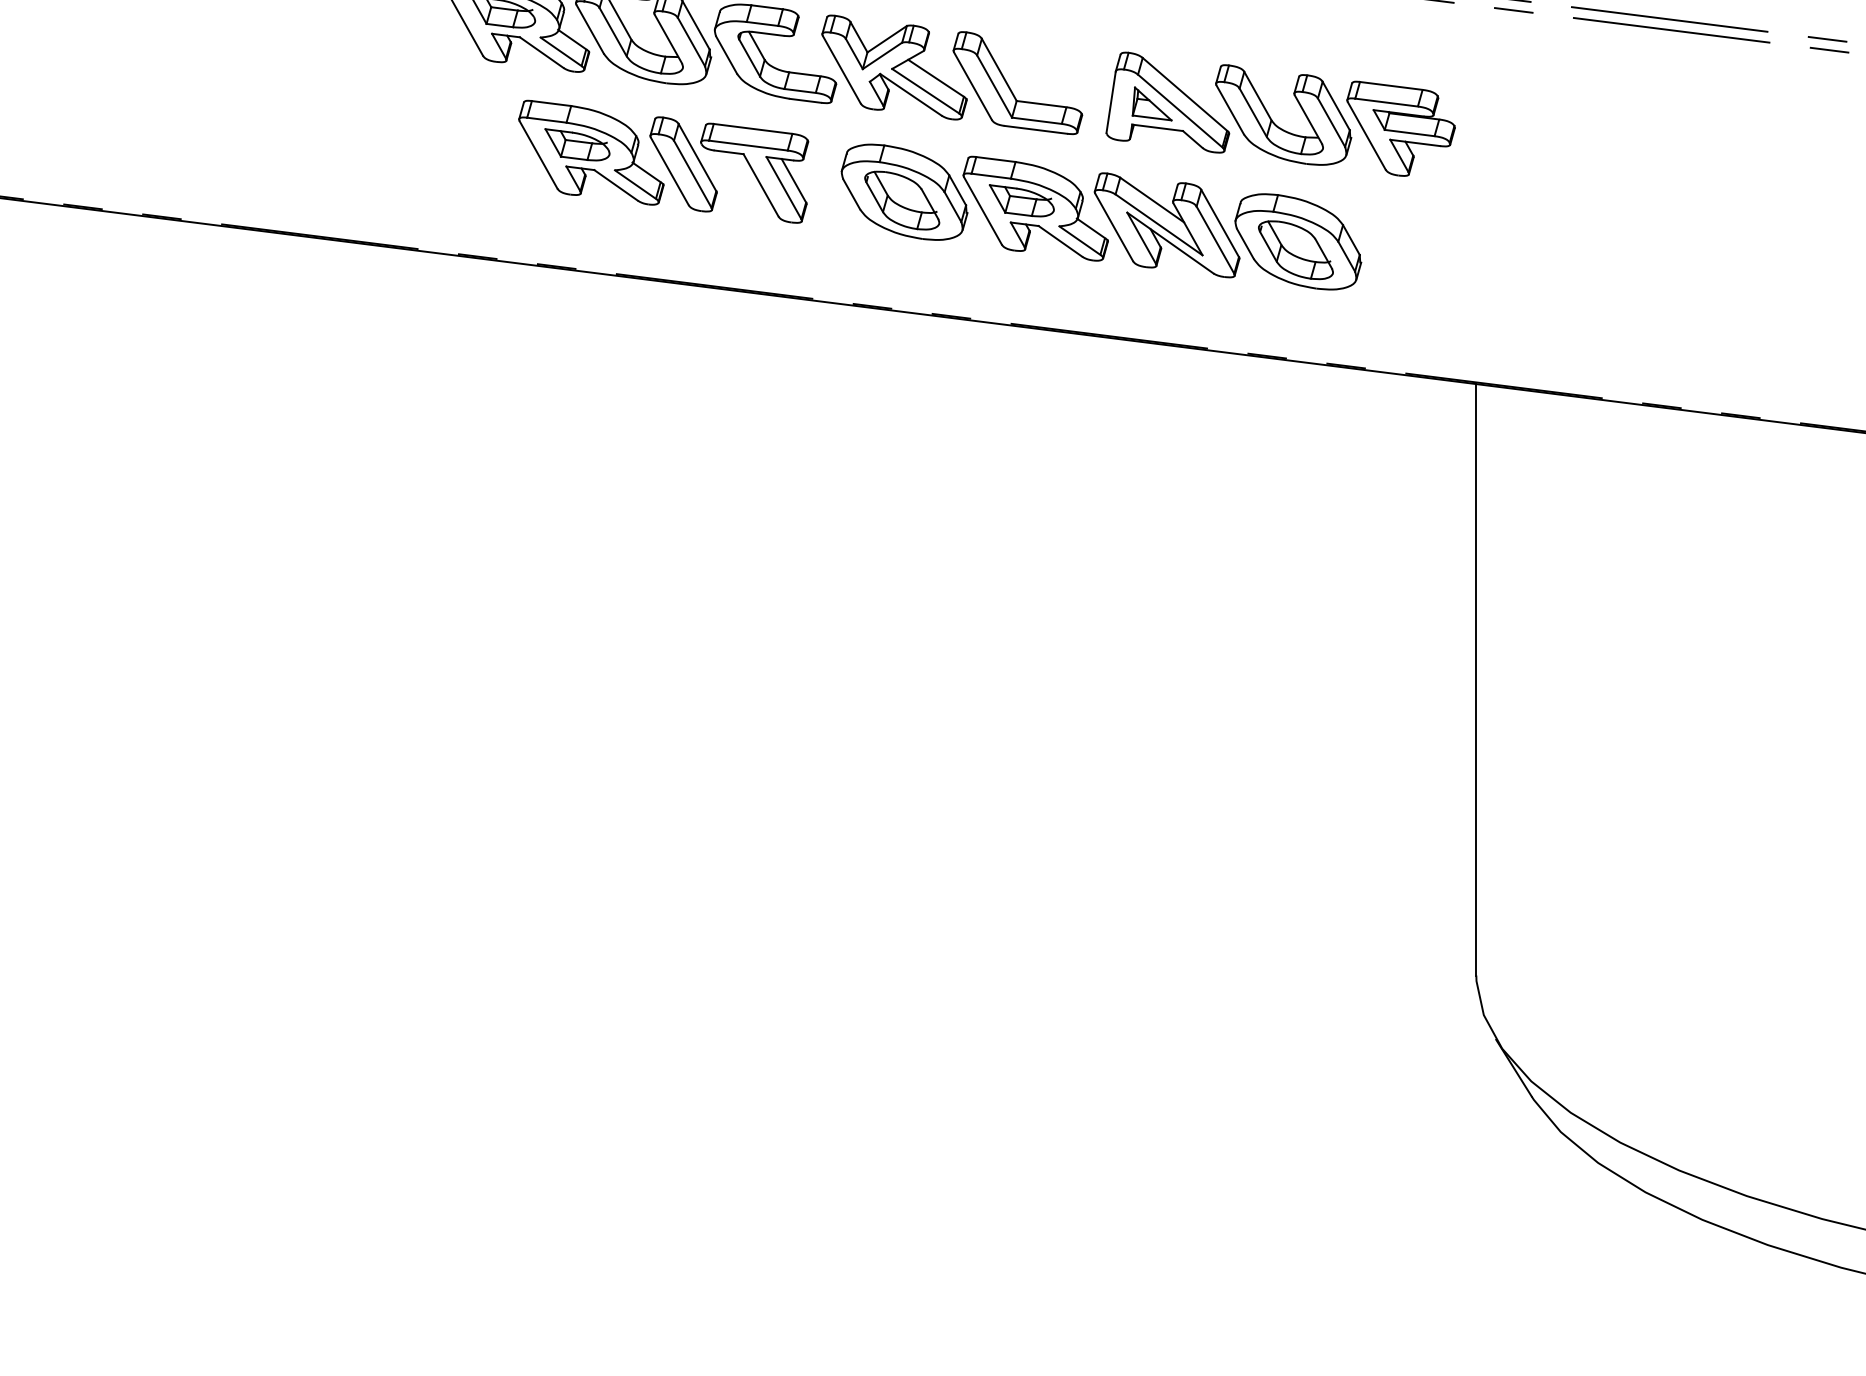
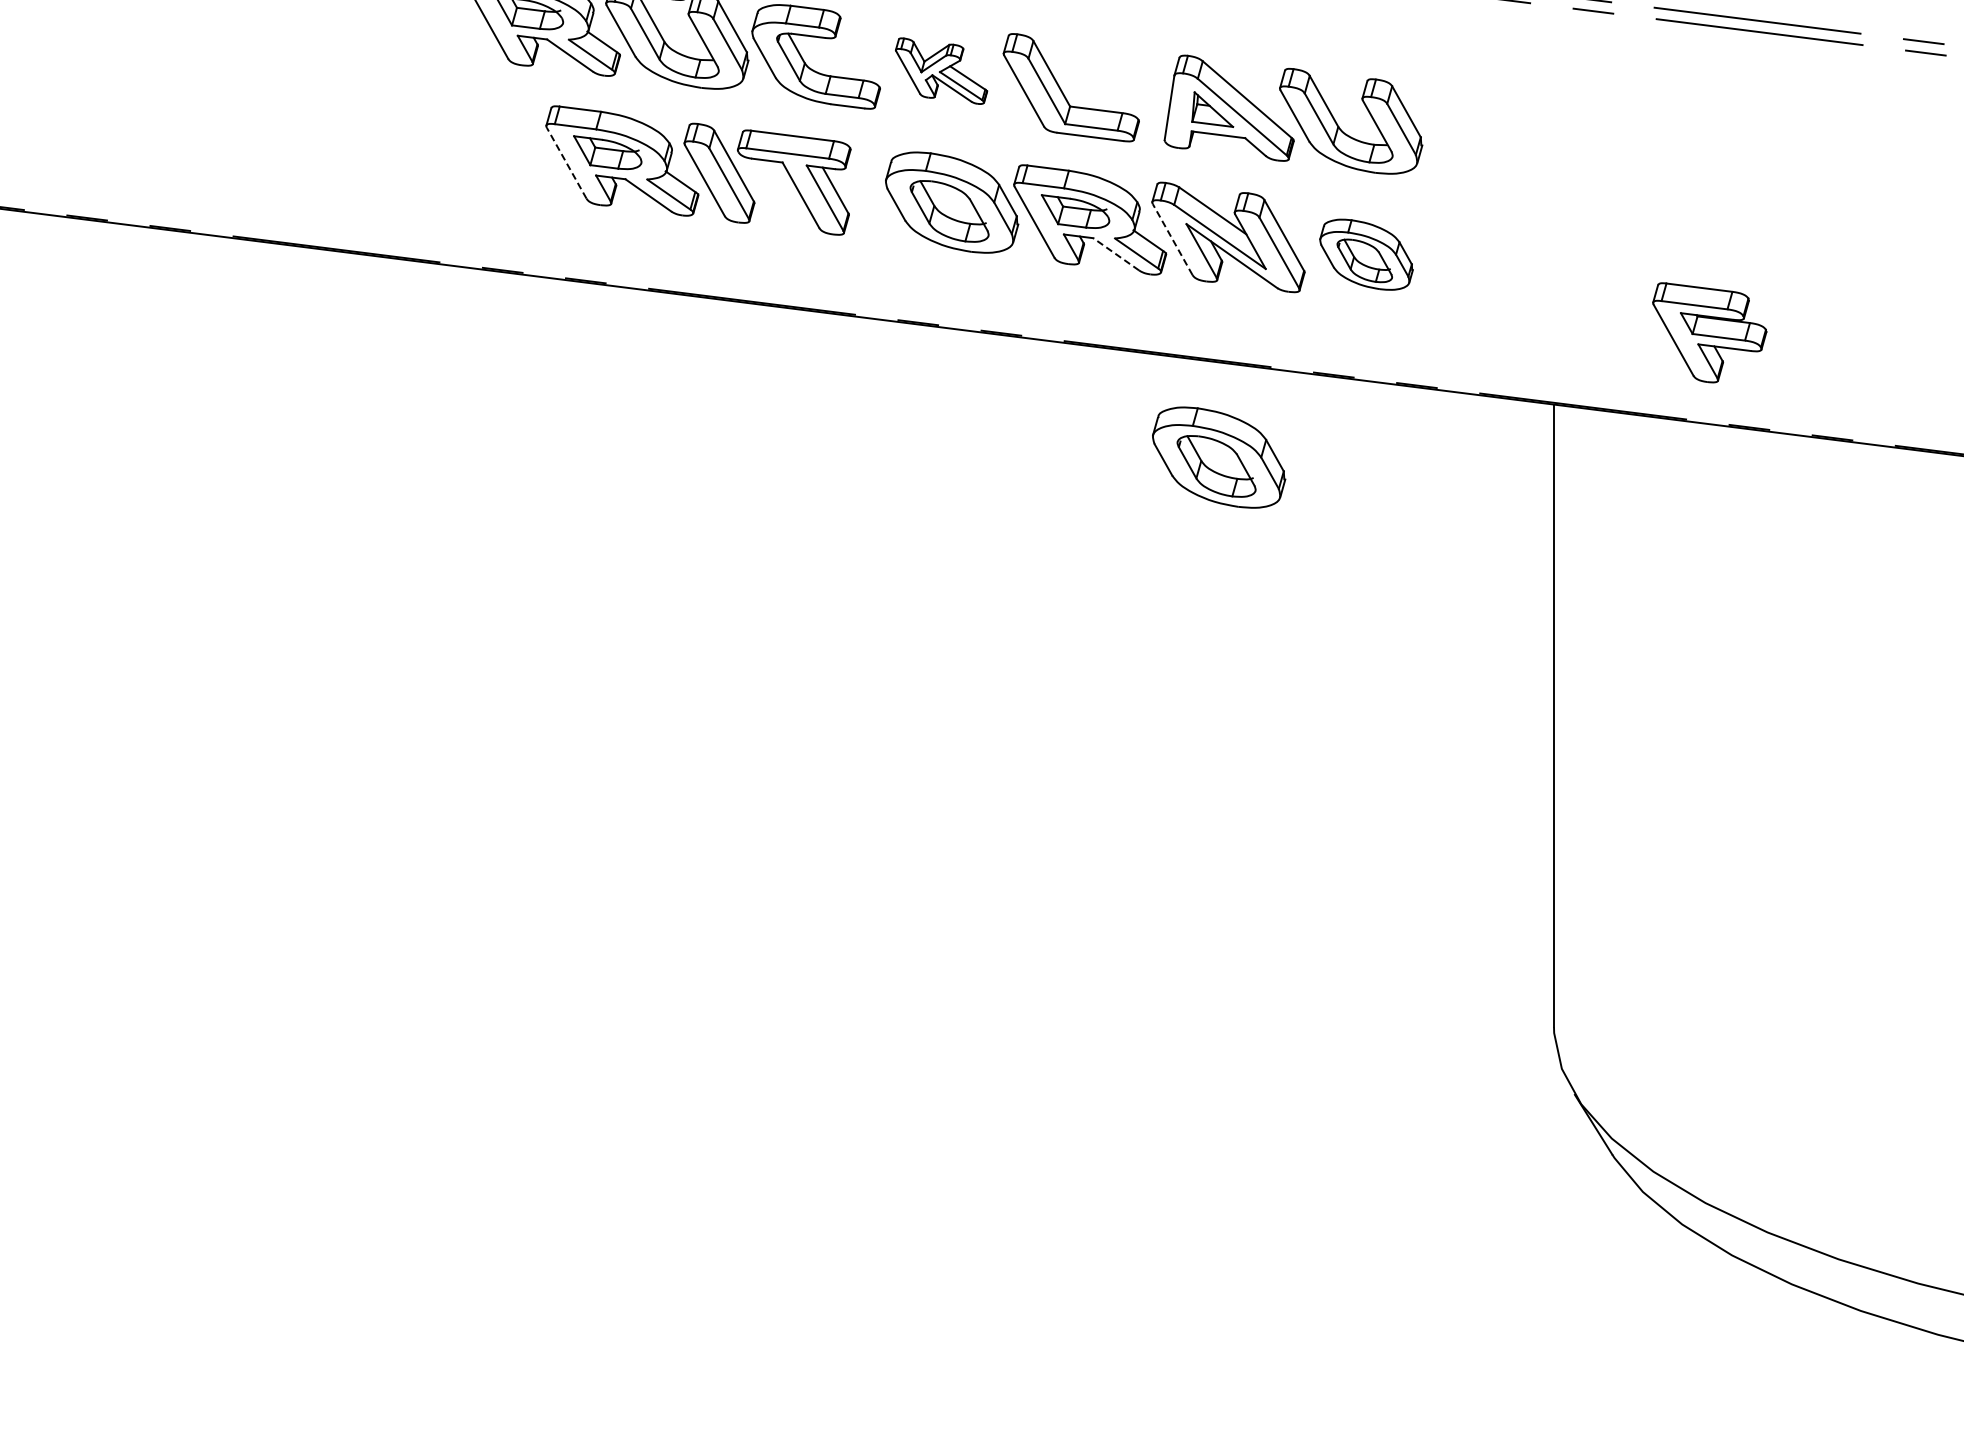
part: (894, 66) -> (941, 70), size x0.6
part: (1400, 128) -> (1709, 332), moved
line: (538, 155) -> (566, 163), solid -> dashed
line: (1113, 227) -> (1172, 239), solid -> dashed
line: (1060, 241) -> (1116, 254), solid -> dashed
part: (1298, 241) -> (1366, 254), size x0.7
part: (1158, 434) -> (1219, 457), added

